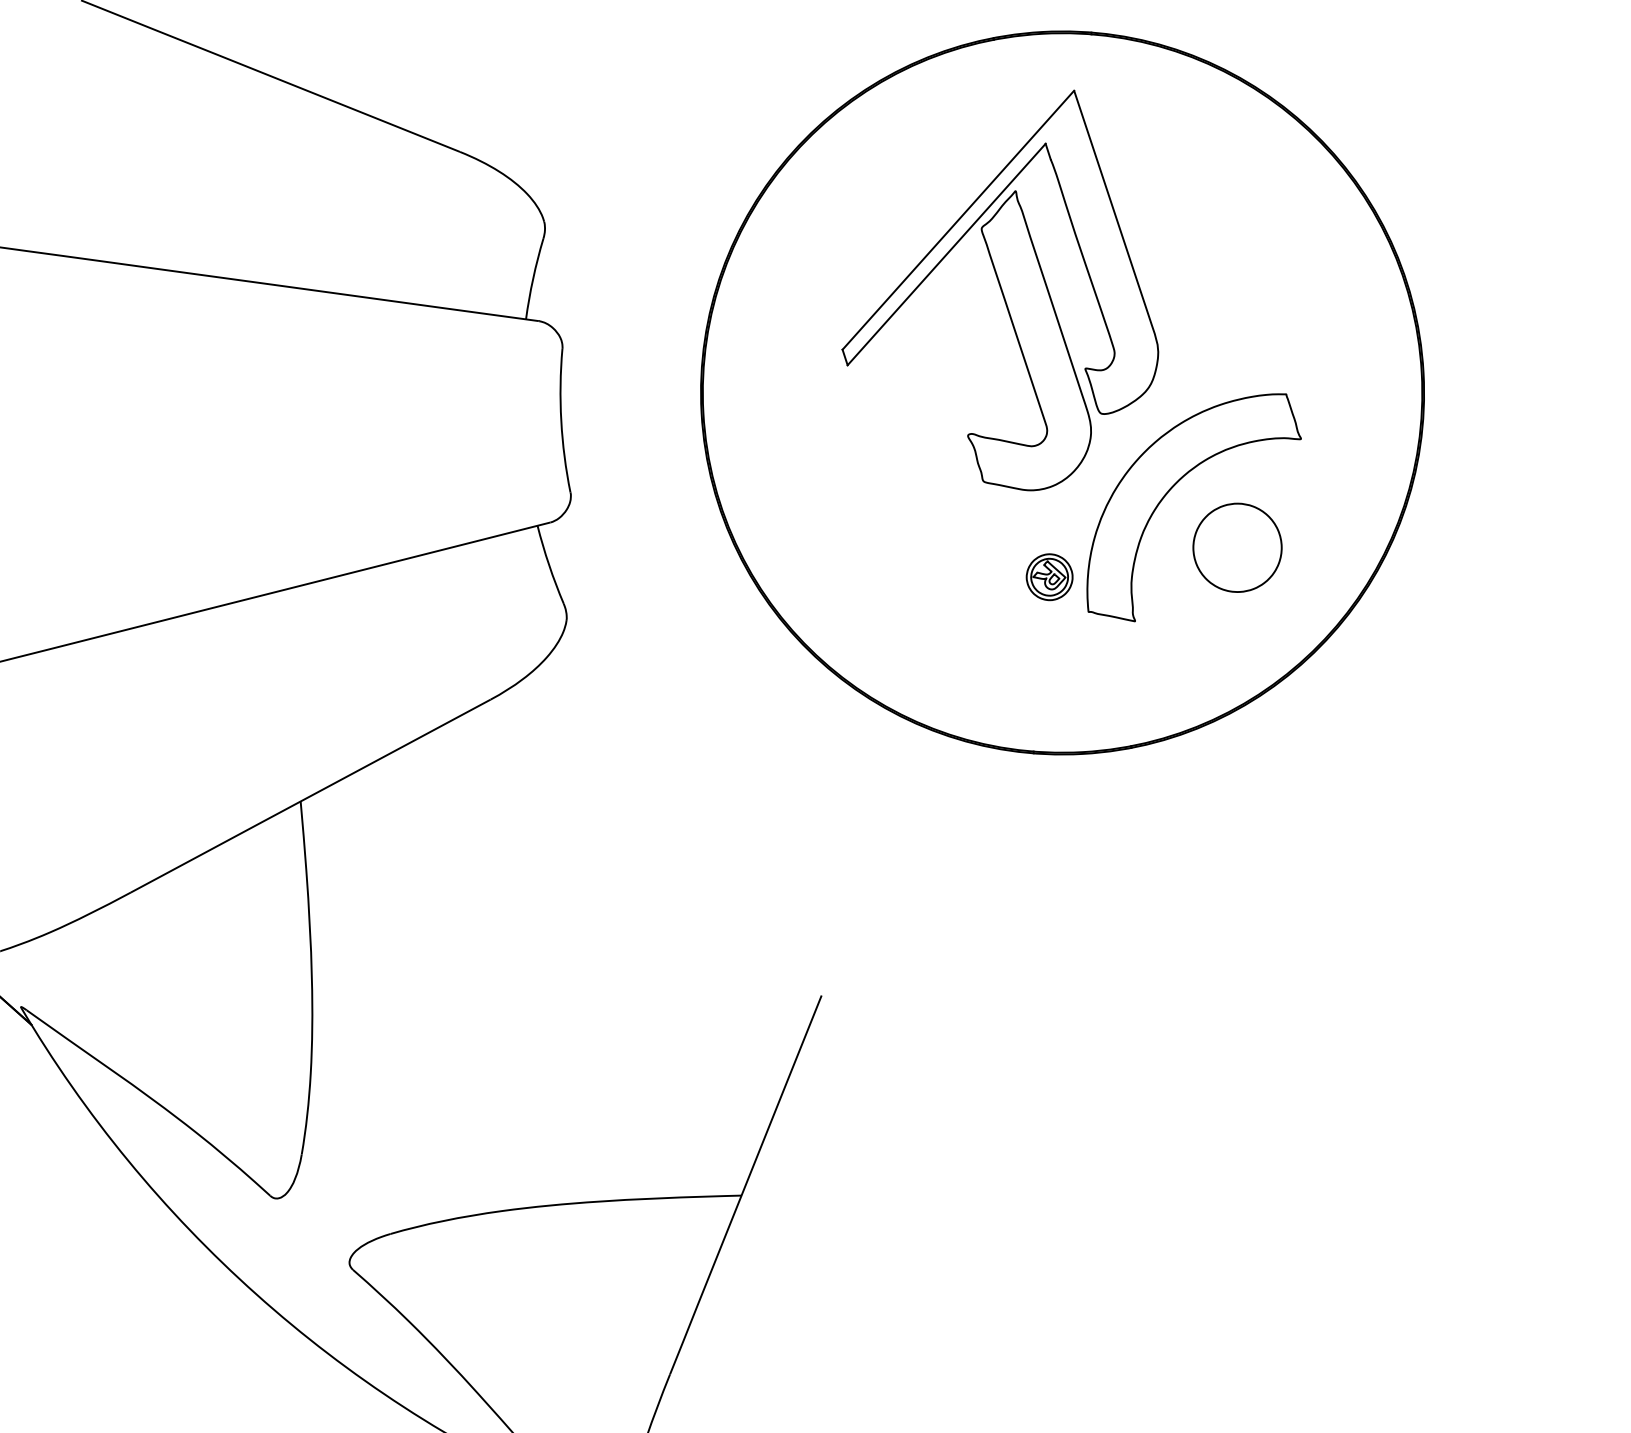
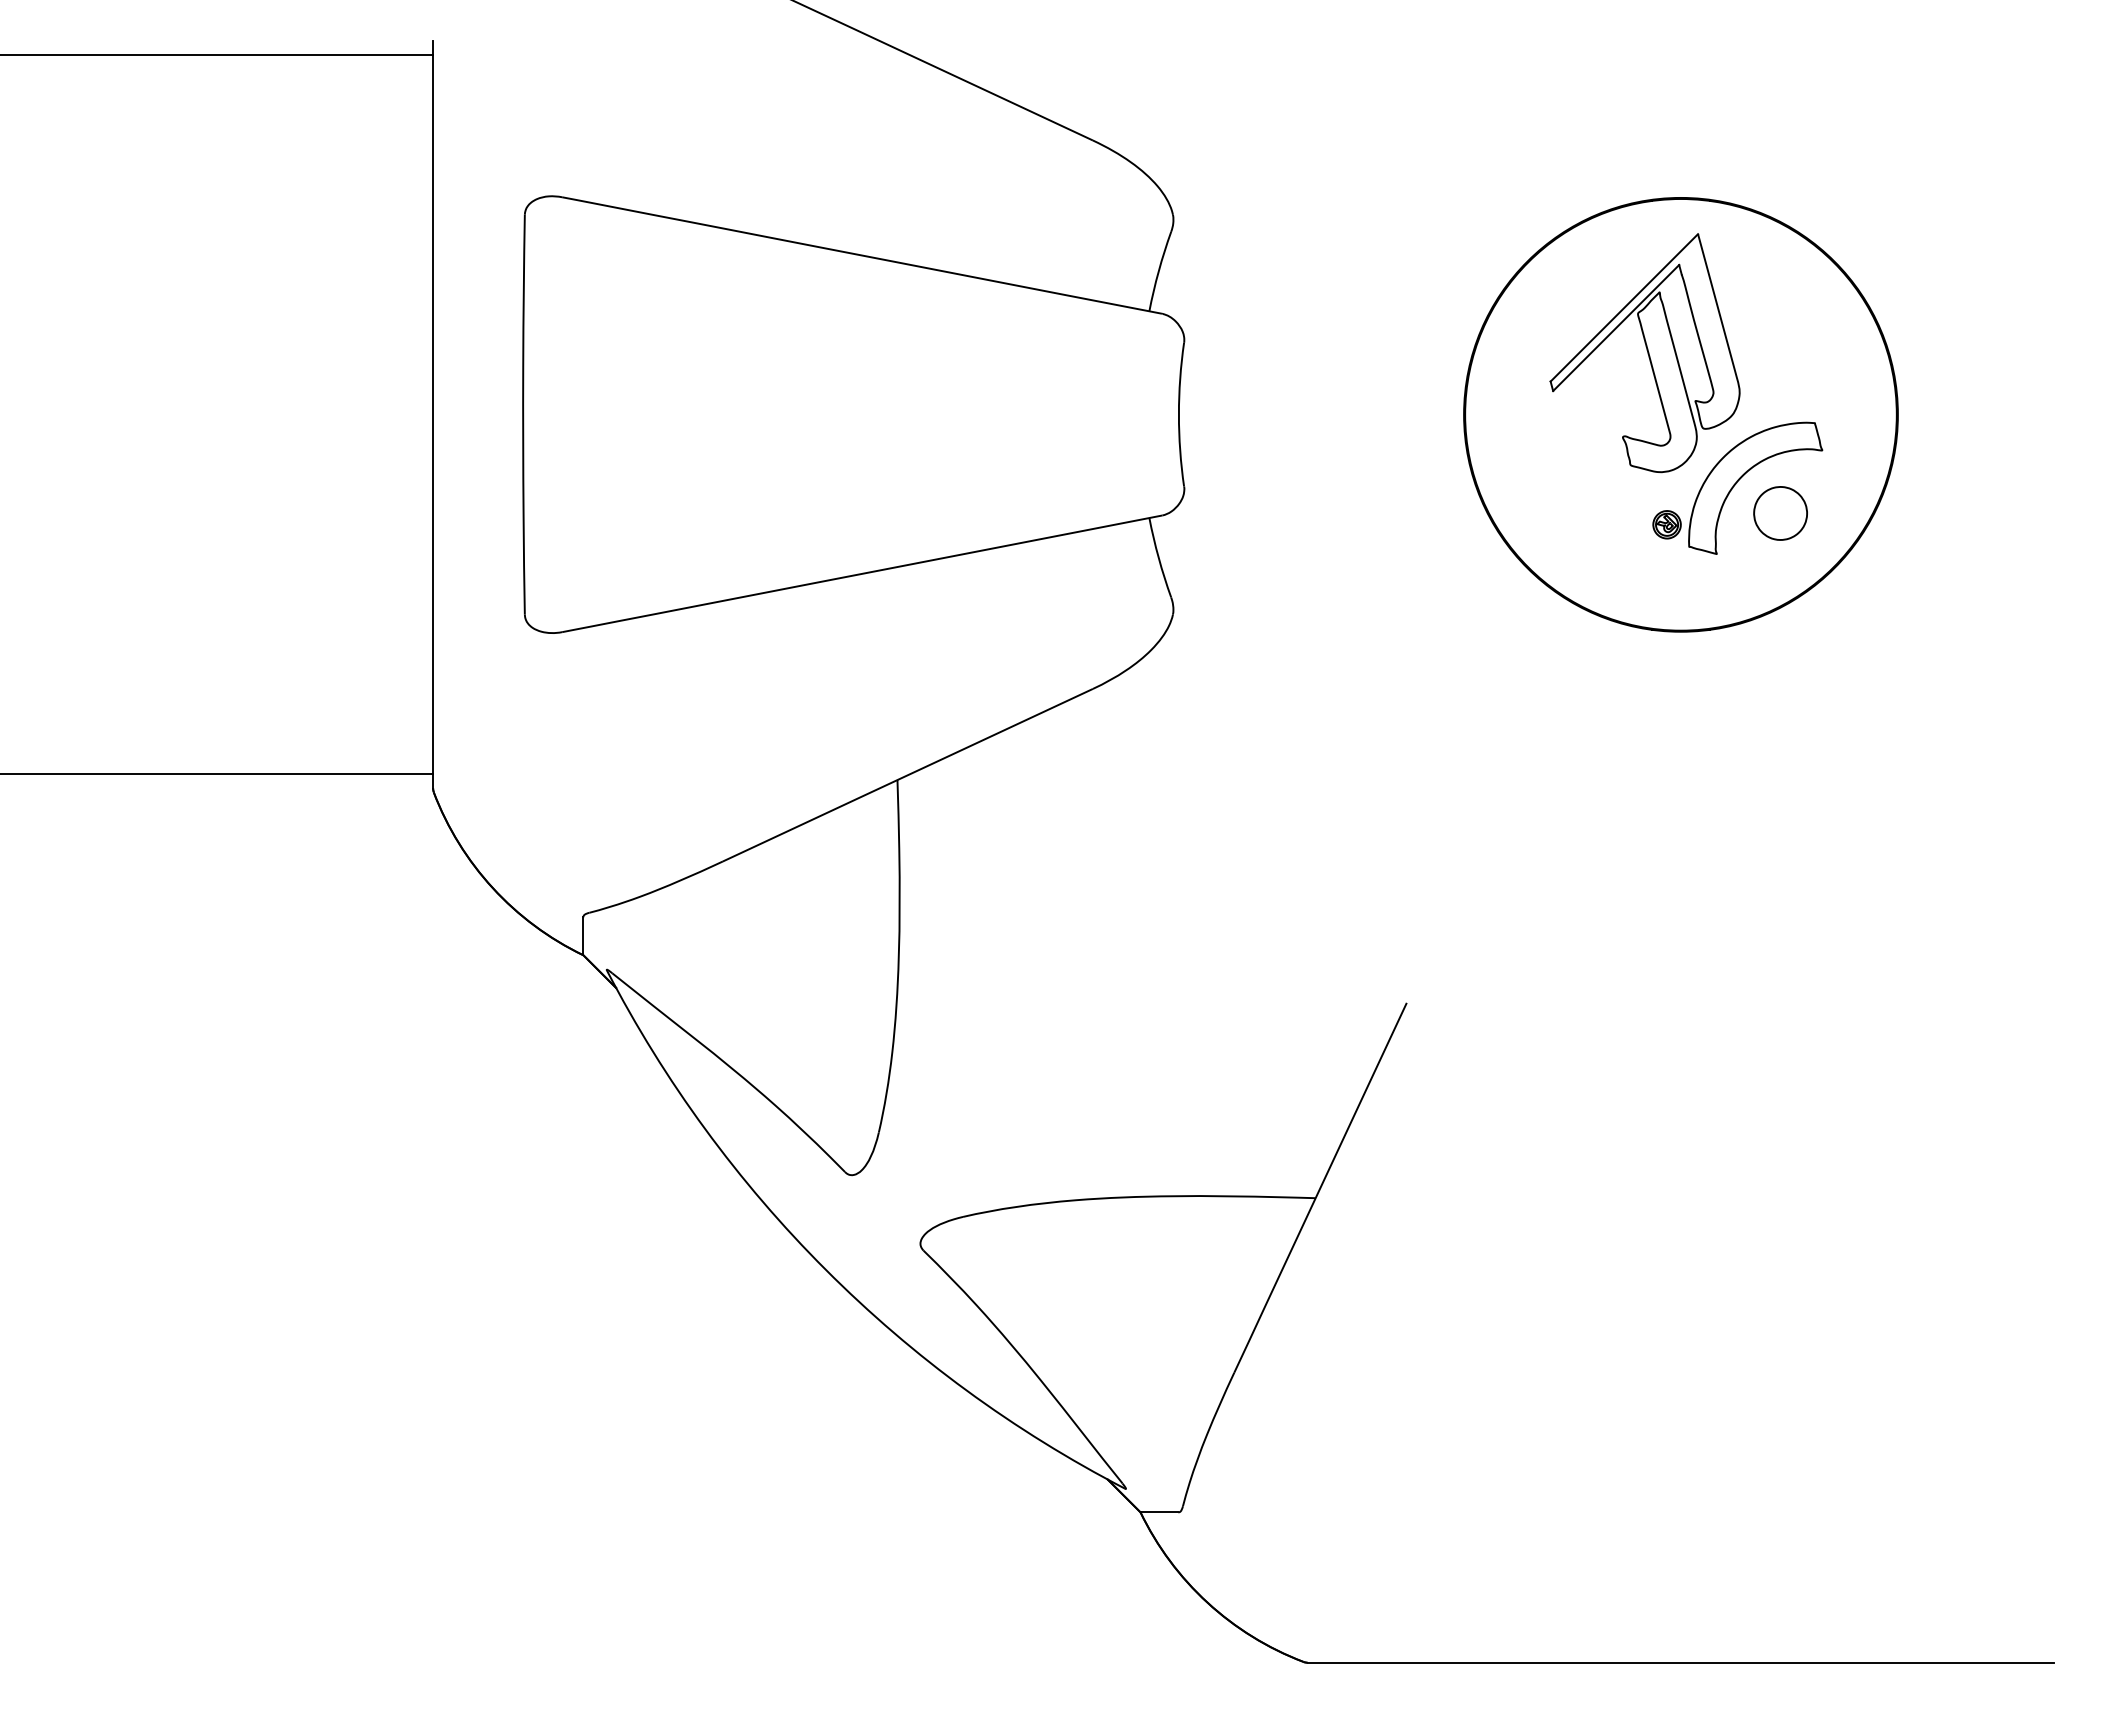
part: (1062, 392) -> (1680, 414), size x0.6

